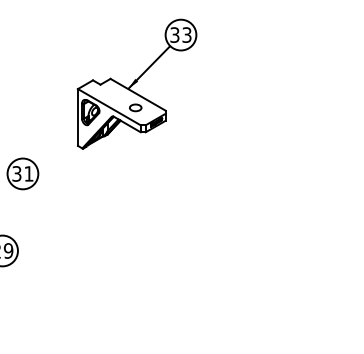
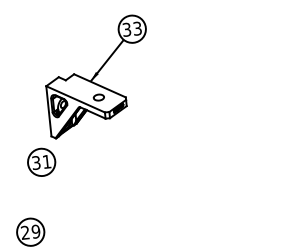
part: (136, 83) -> (97, 75), moved

